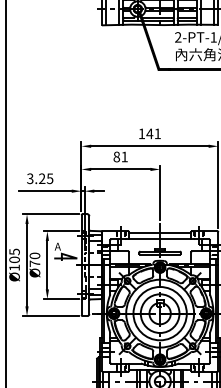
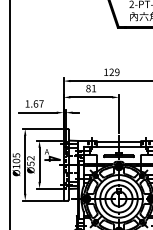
text: (153, 133) -> (114, 72), 141 -> 129
text: (40, 178) -> (34, 103), 3.25 -> 1.67
text: (34, 259) -> (30, 160), Ø70 -> Ø52

